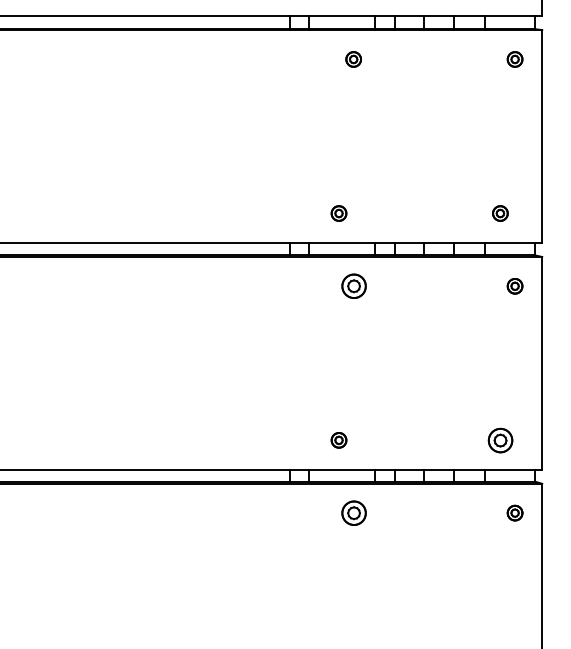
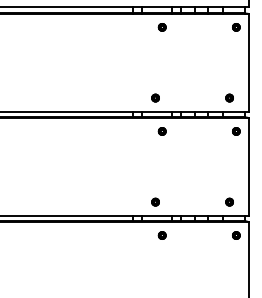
part: (351, 286) -> (161, 131), size x0.62
part: (500, 438) -> (229, 201), size x0.62
part: (351, 513) -> (161, 235), size x0.62

